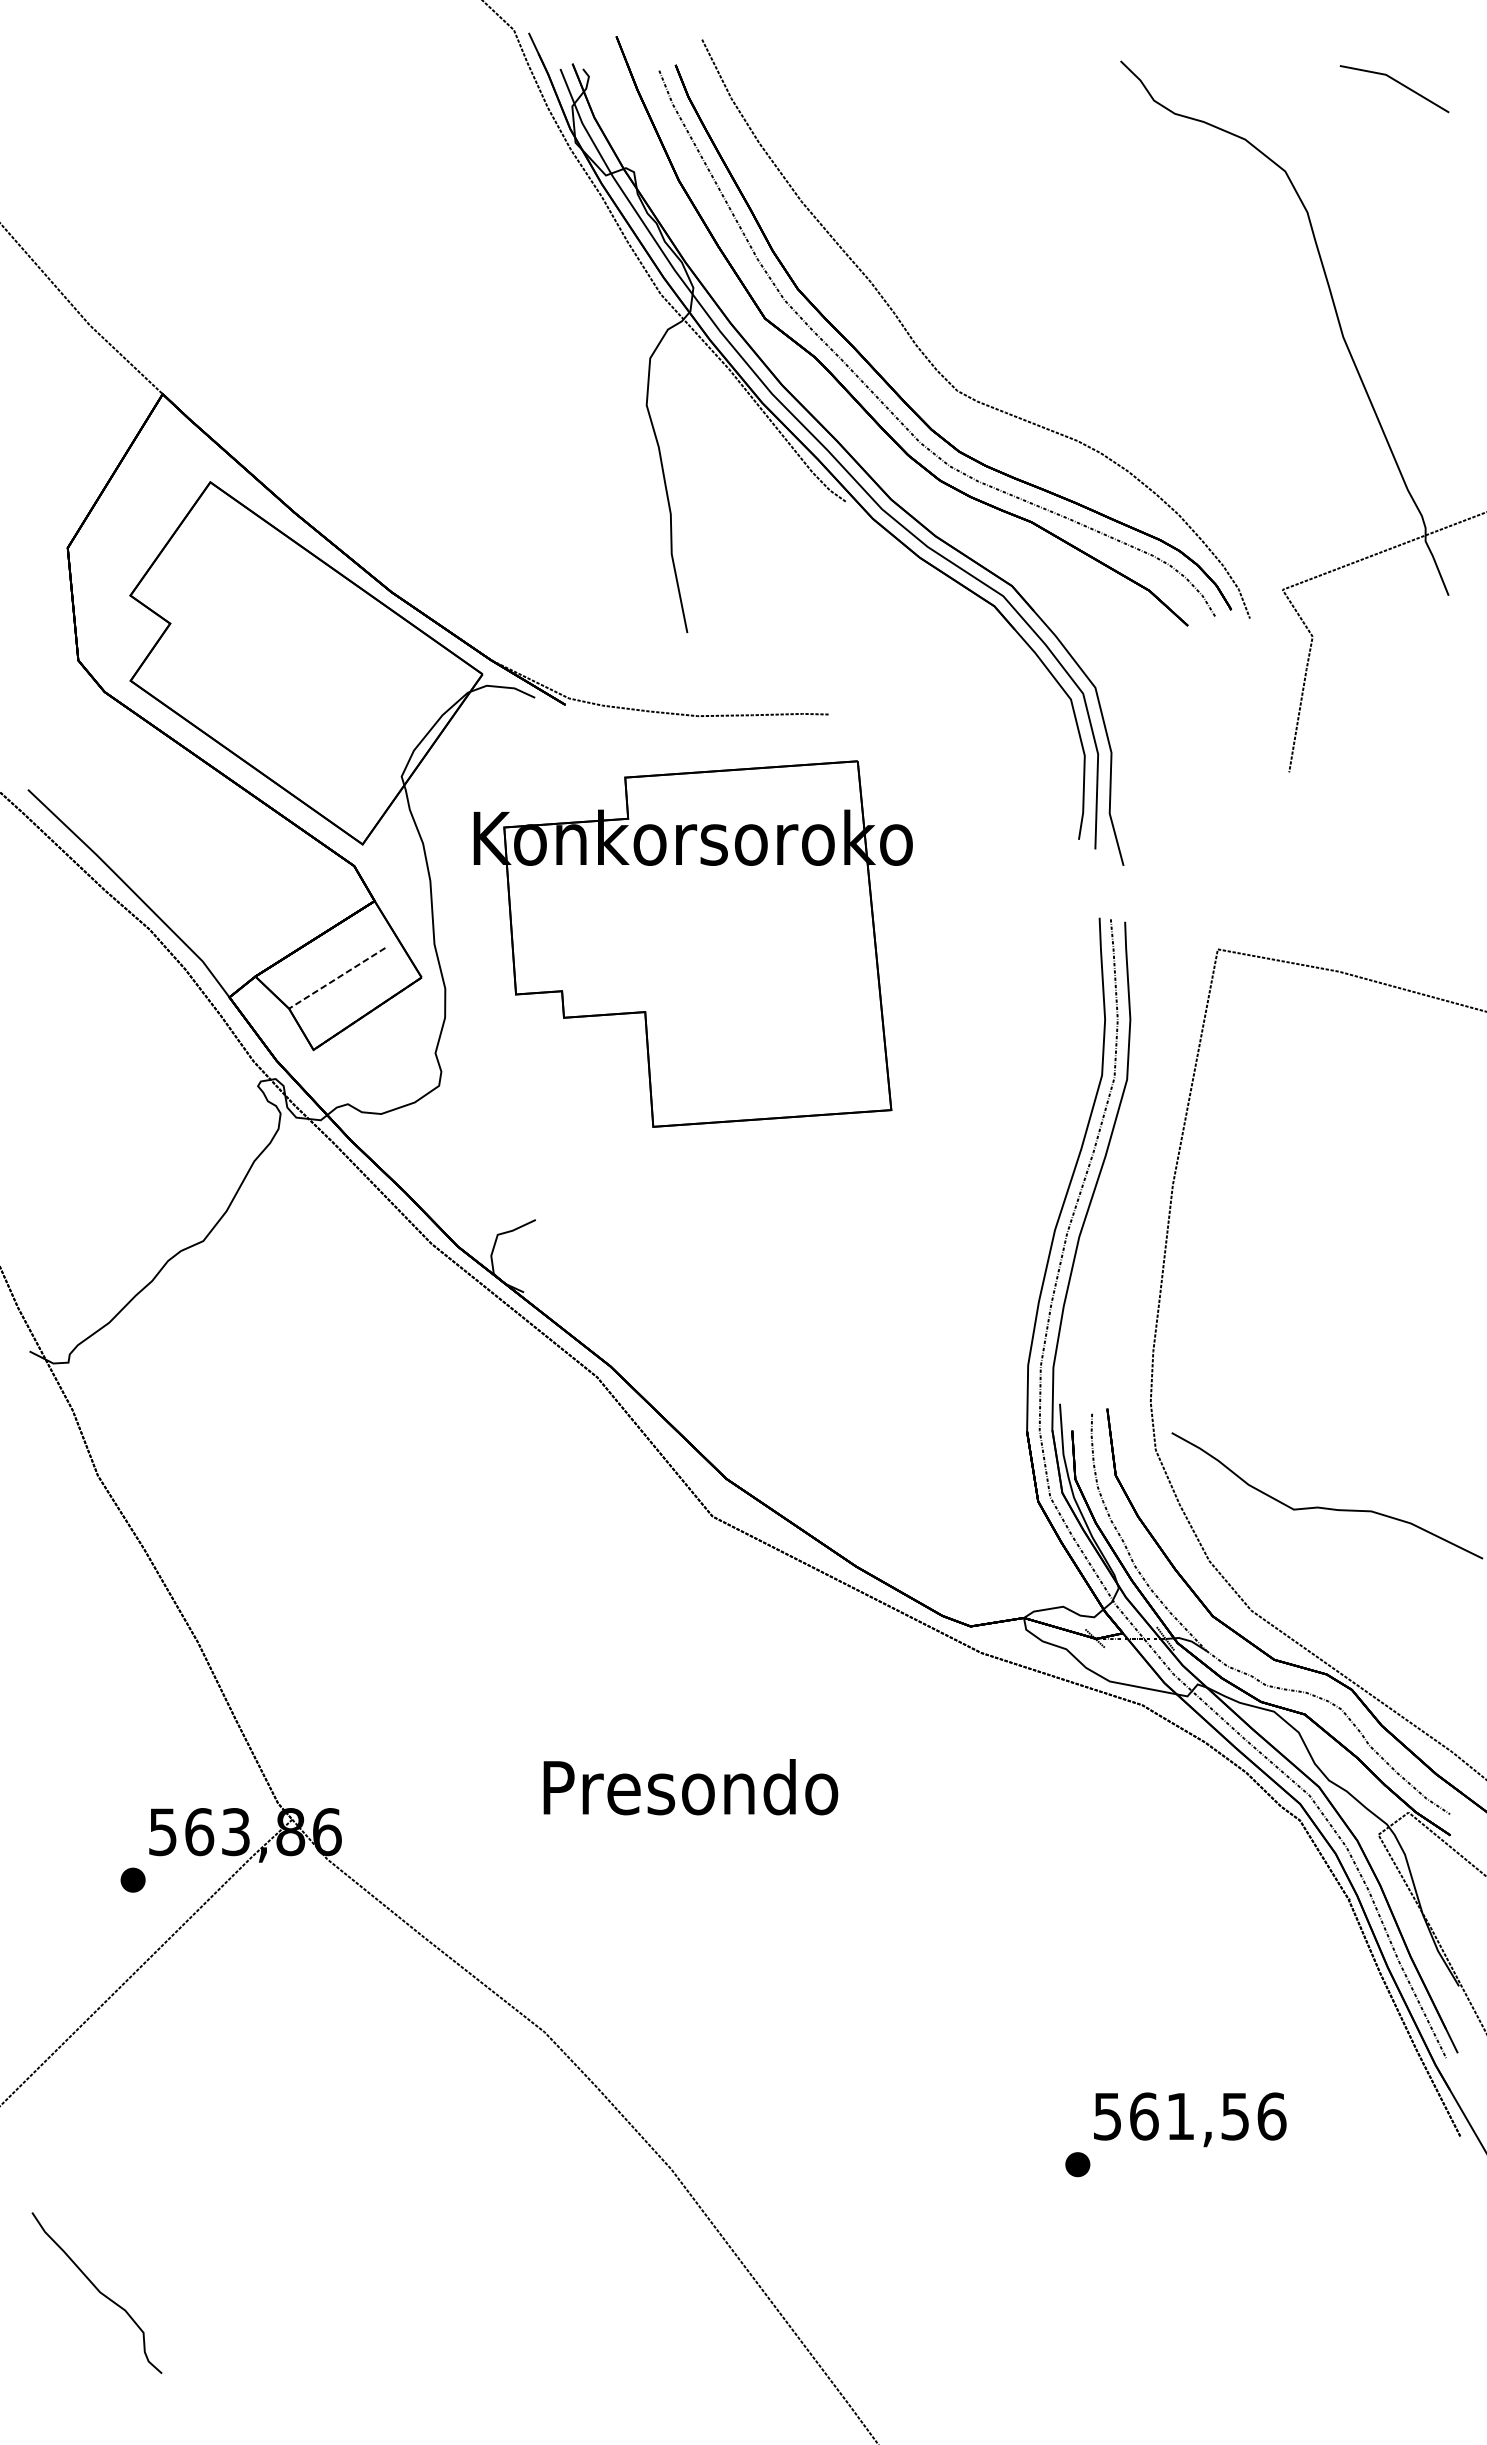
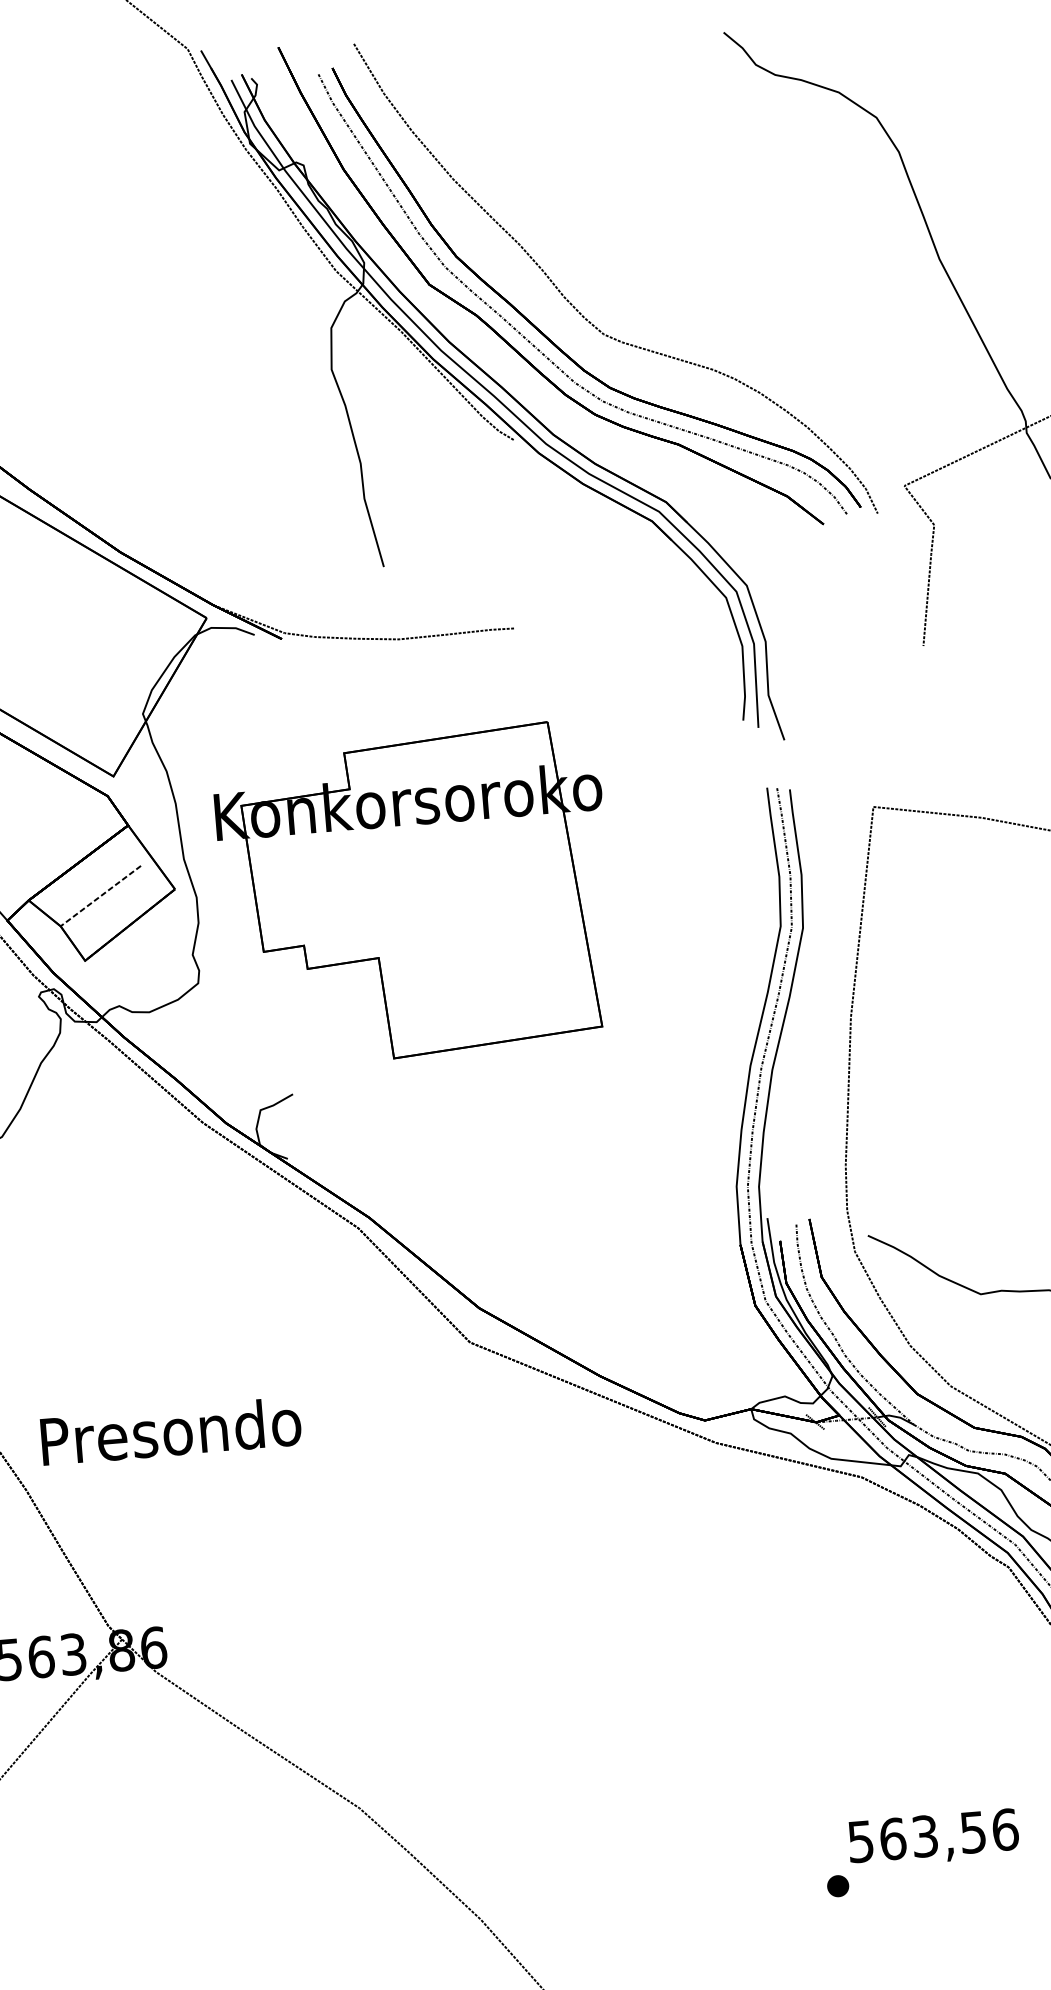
line: (1398, 83) -> (969, 32), removed
part: (692, 943) -> (415, 894), moved
text: (690, 1787) -> (170, 1431), moved
text: (1180, 2116) -> (924, 1836), 561,56 -> 563,56

